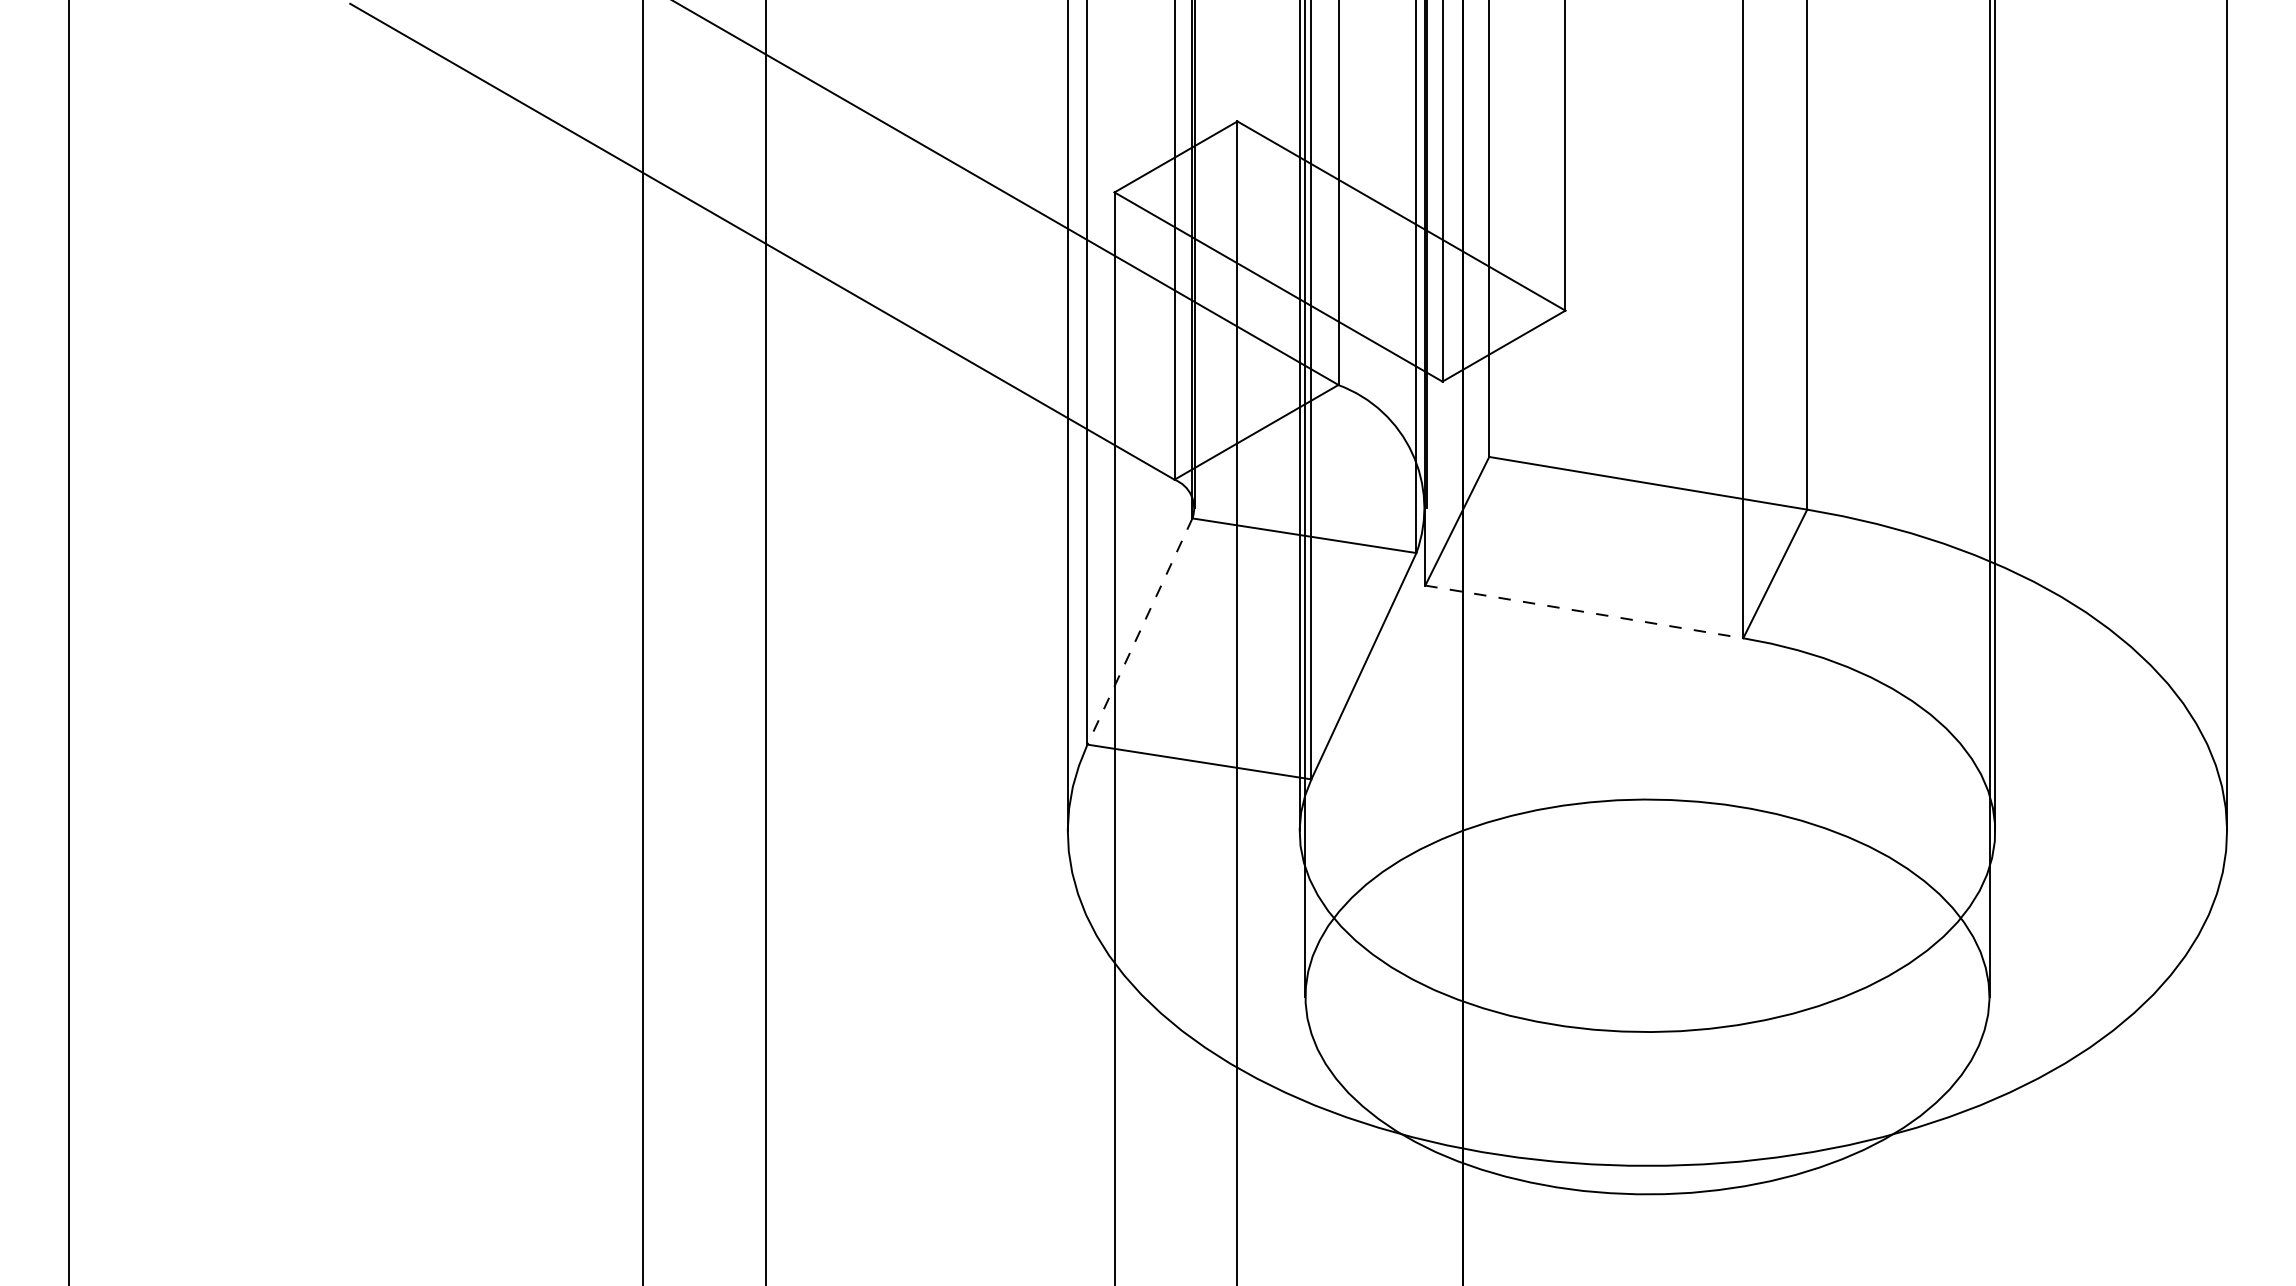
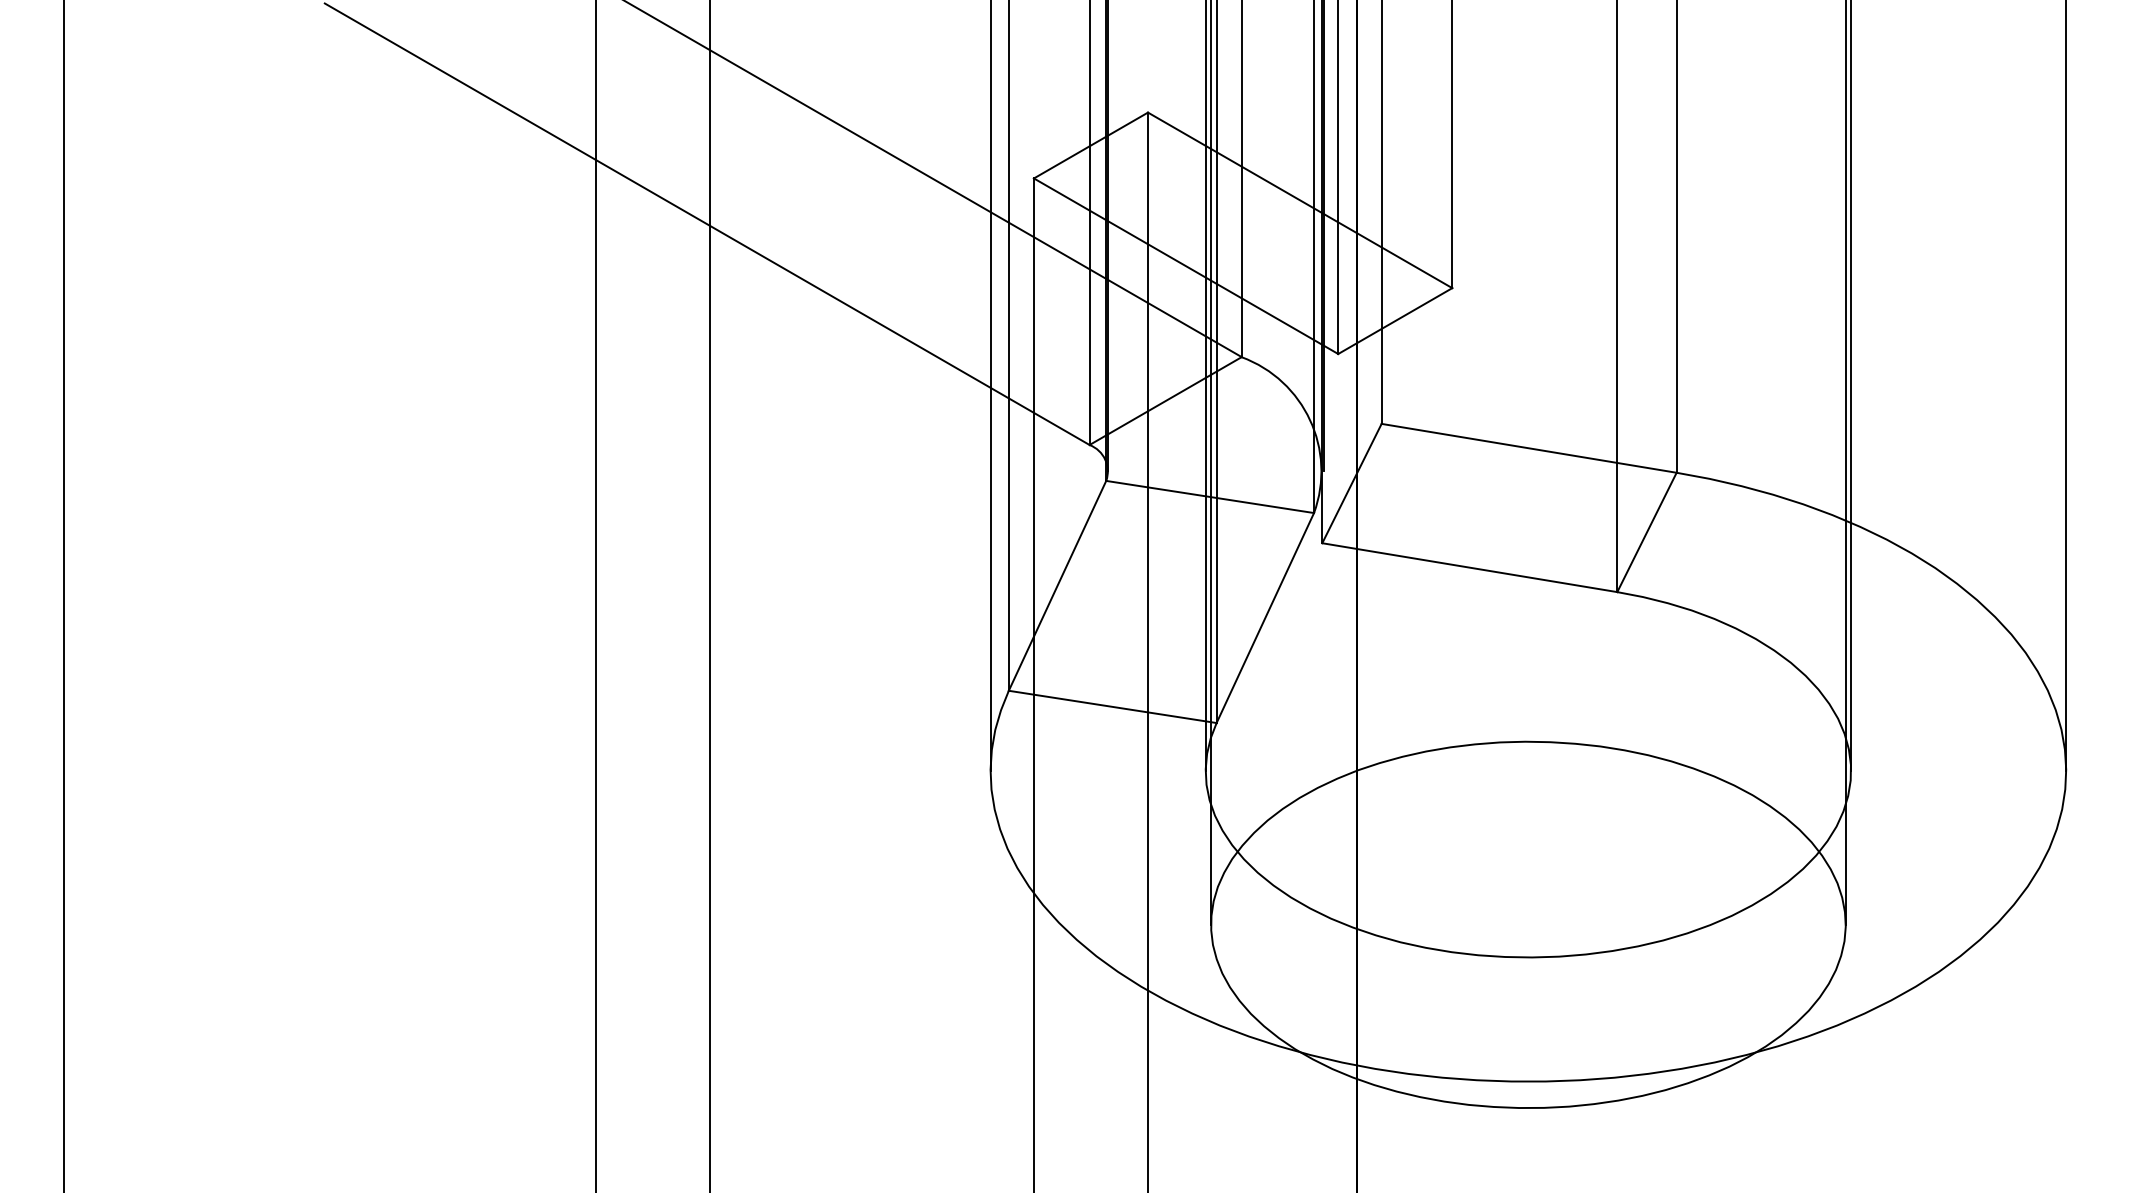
line: (1584, 612) -> (1469, 568), dashed -> solid
line: (1139, 631) -> (1057, 585), dashed -> solid

